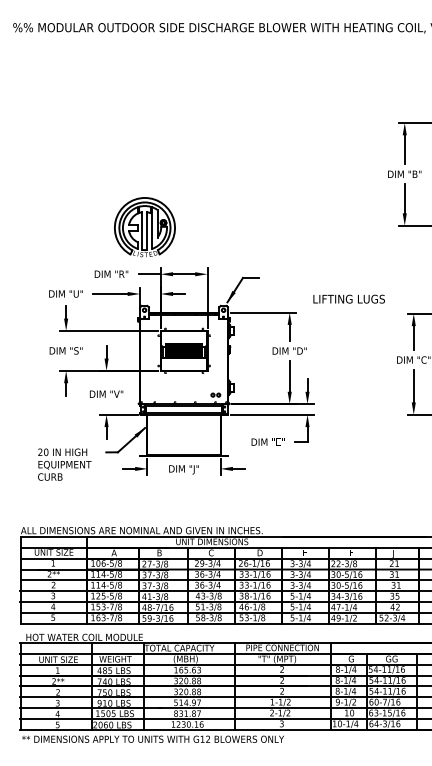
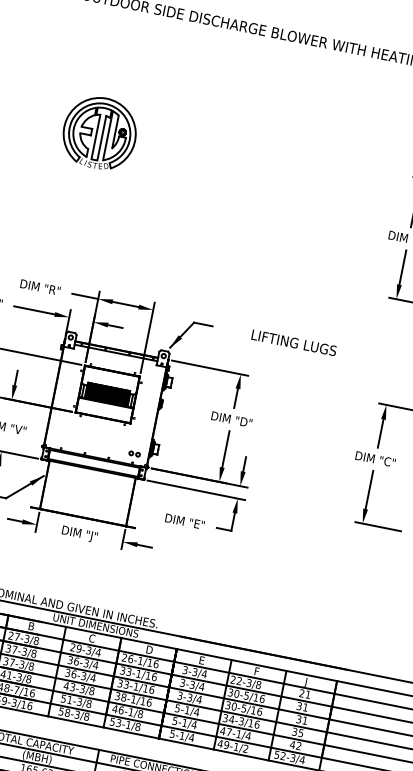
part: (144, 227) -> (99, 133), moved
text: (348, 298) -> (293, 341), moved

